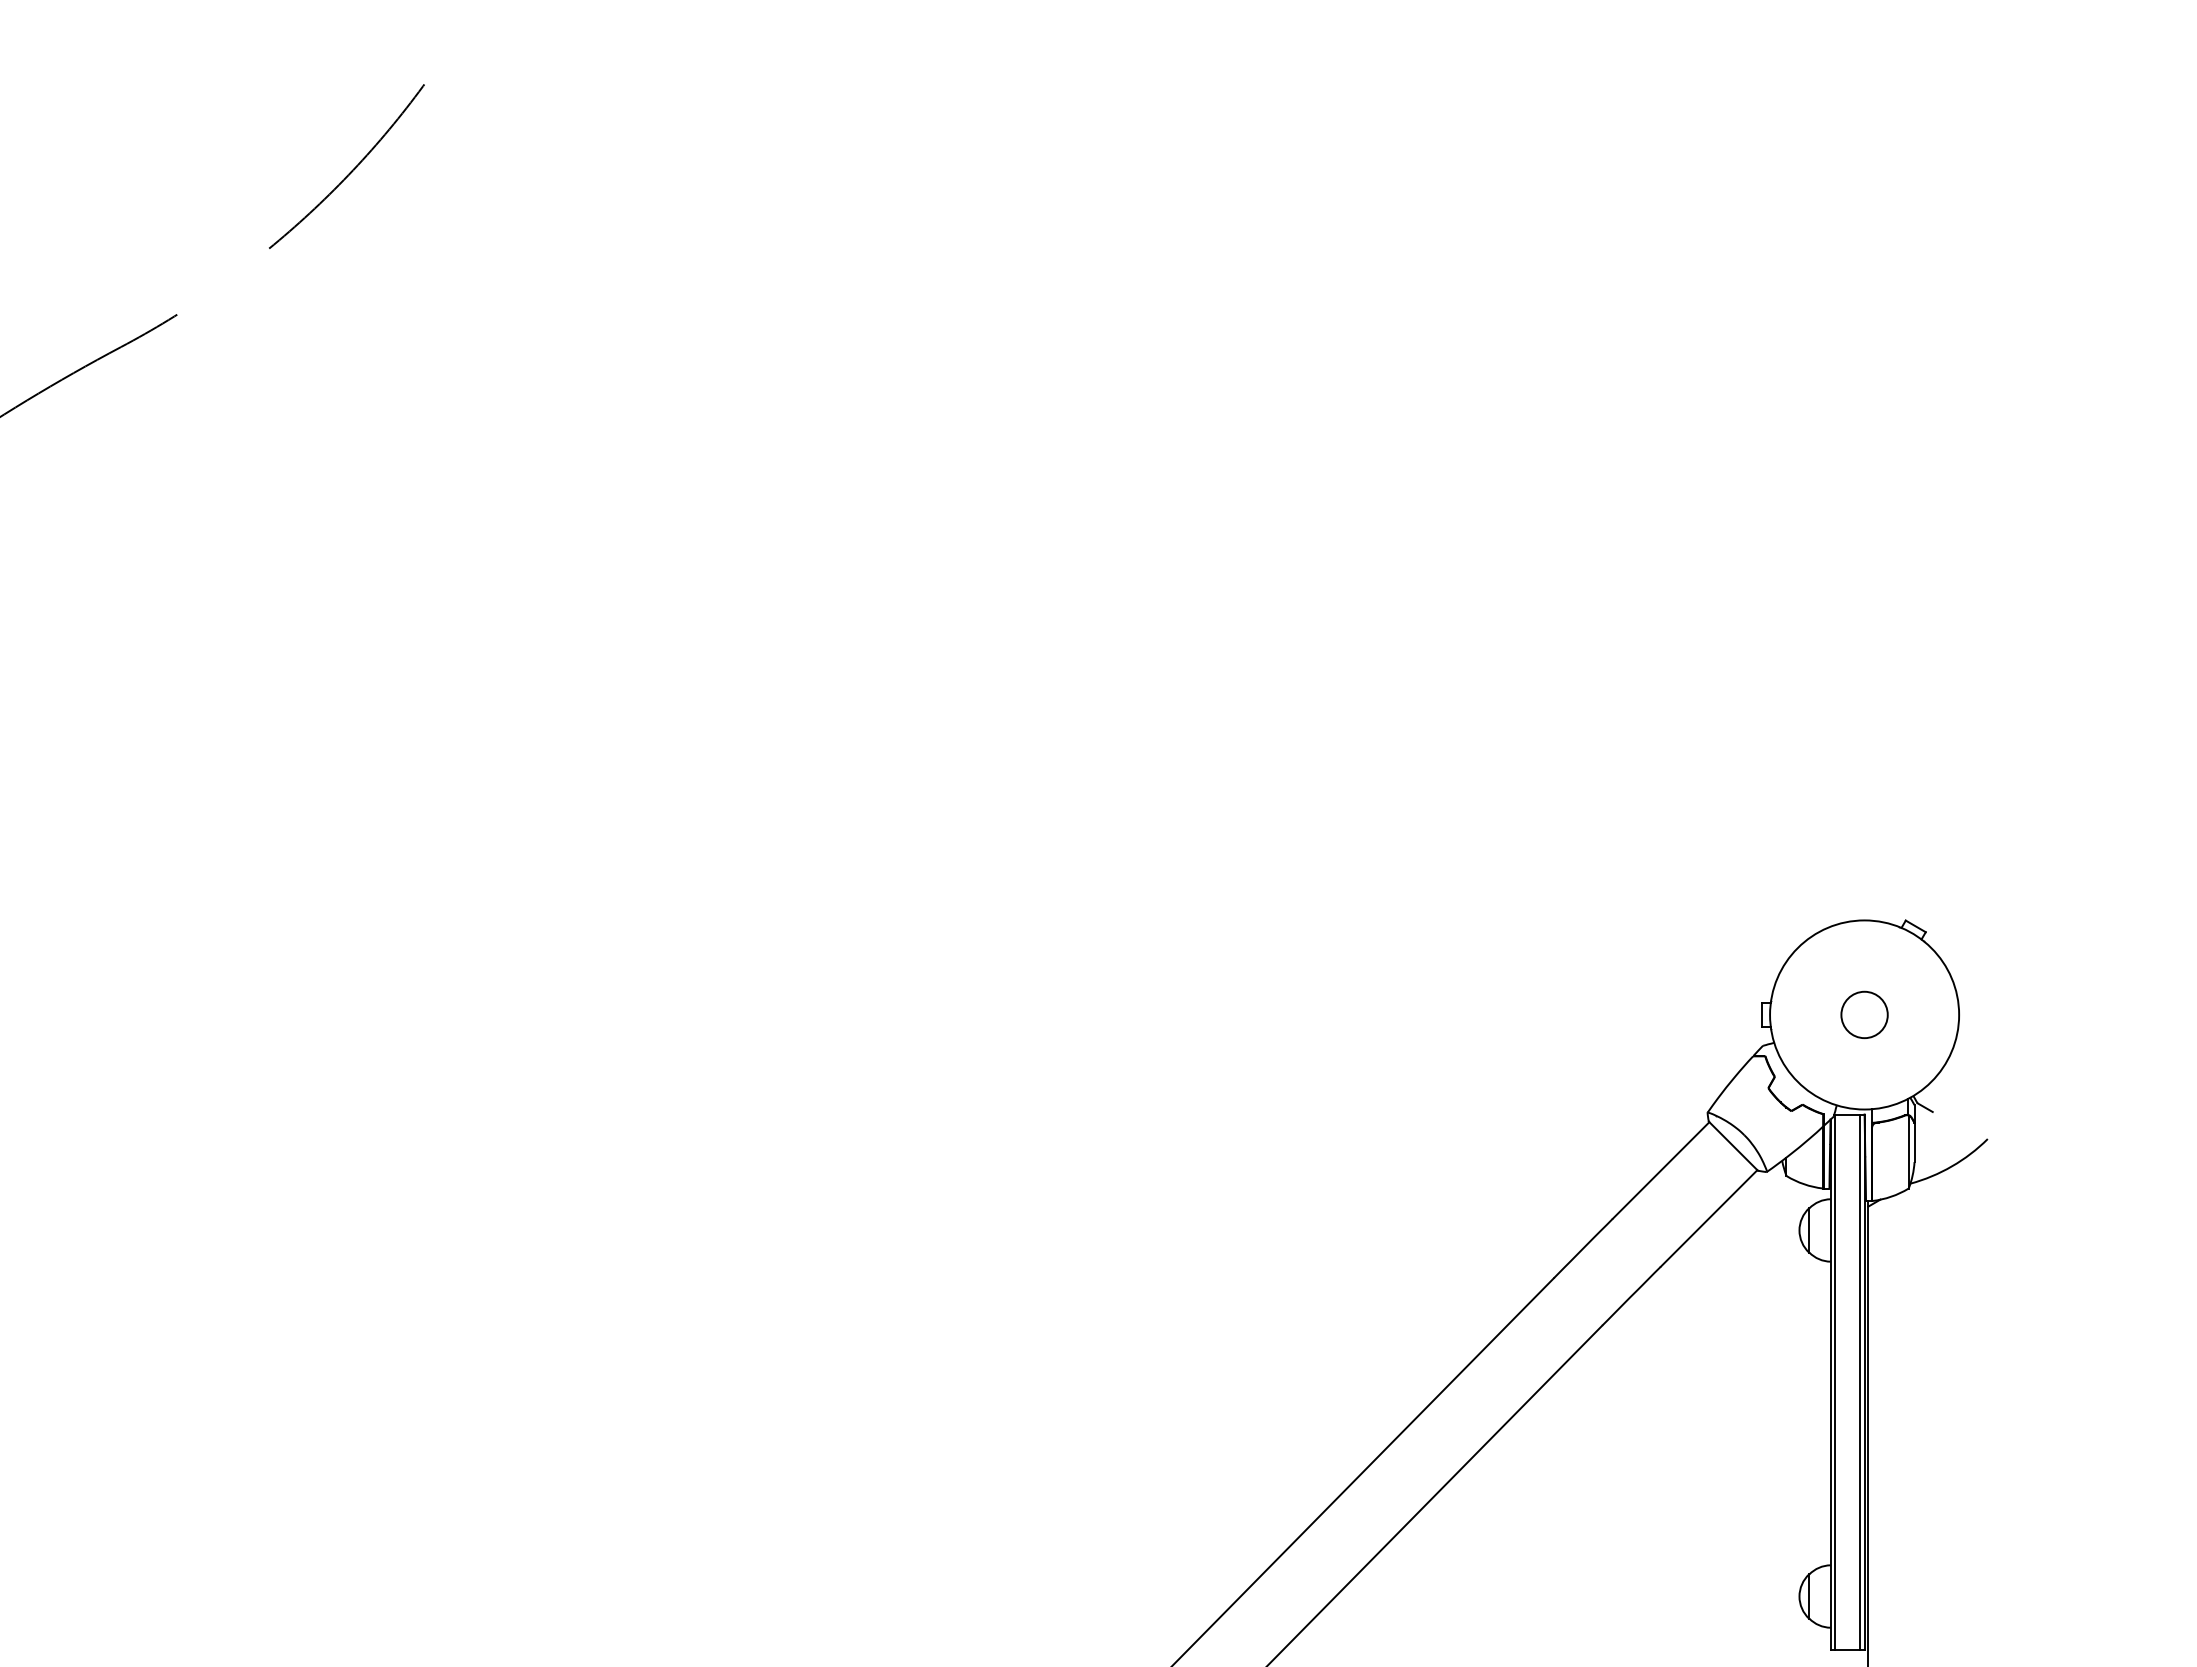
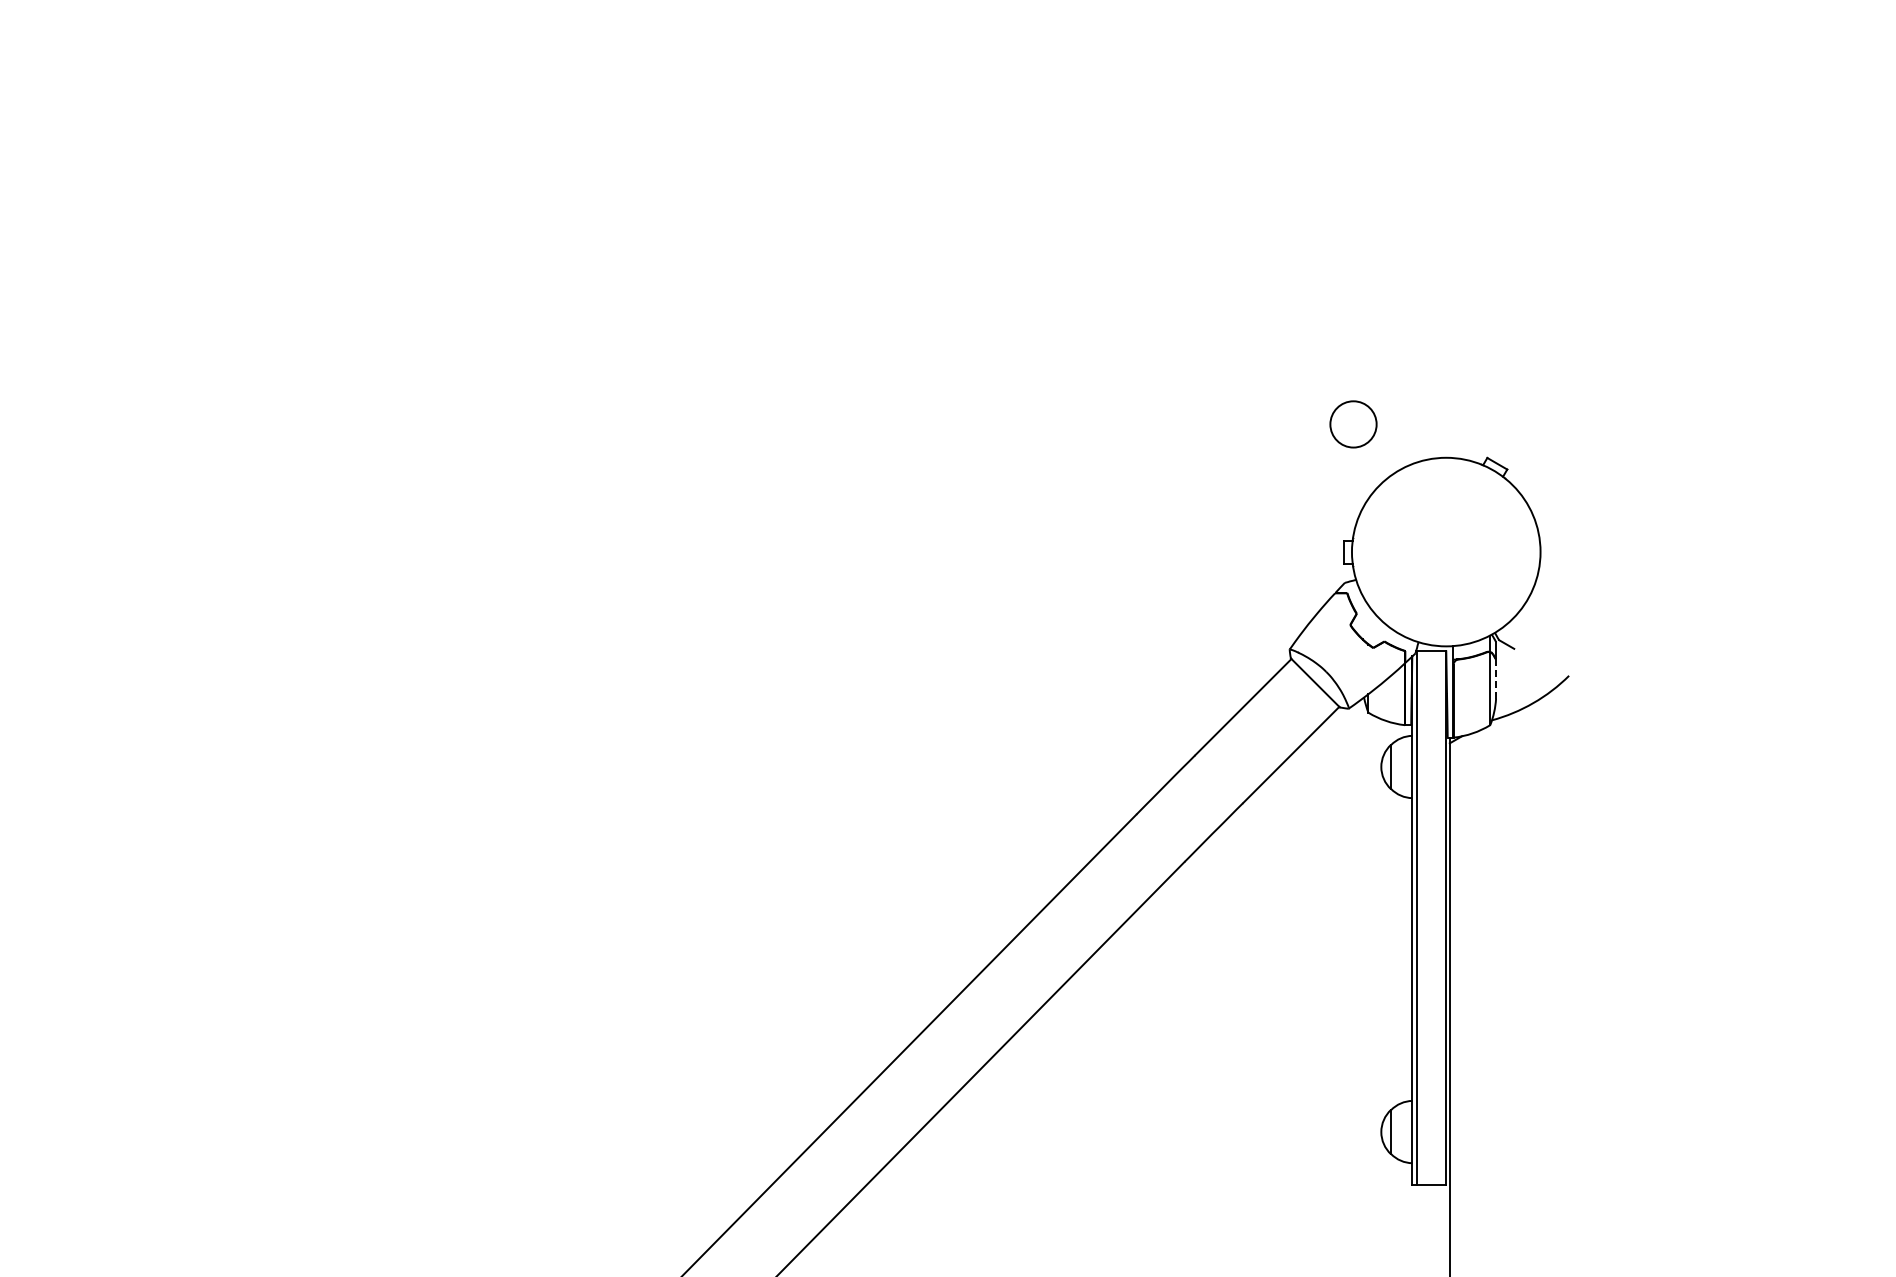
circle: (1864, 1014) -> (1353, 423), moved
line: (1914, 1142) -> (1496, 679), solid -> dashed
line: (1860, 1382) -> (1442, 918), removed

